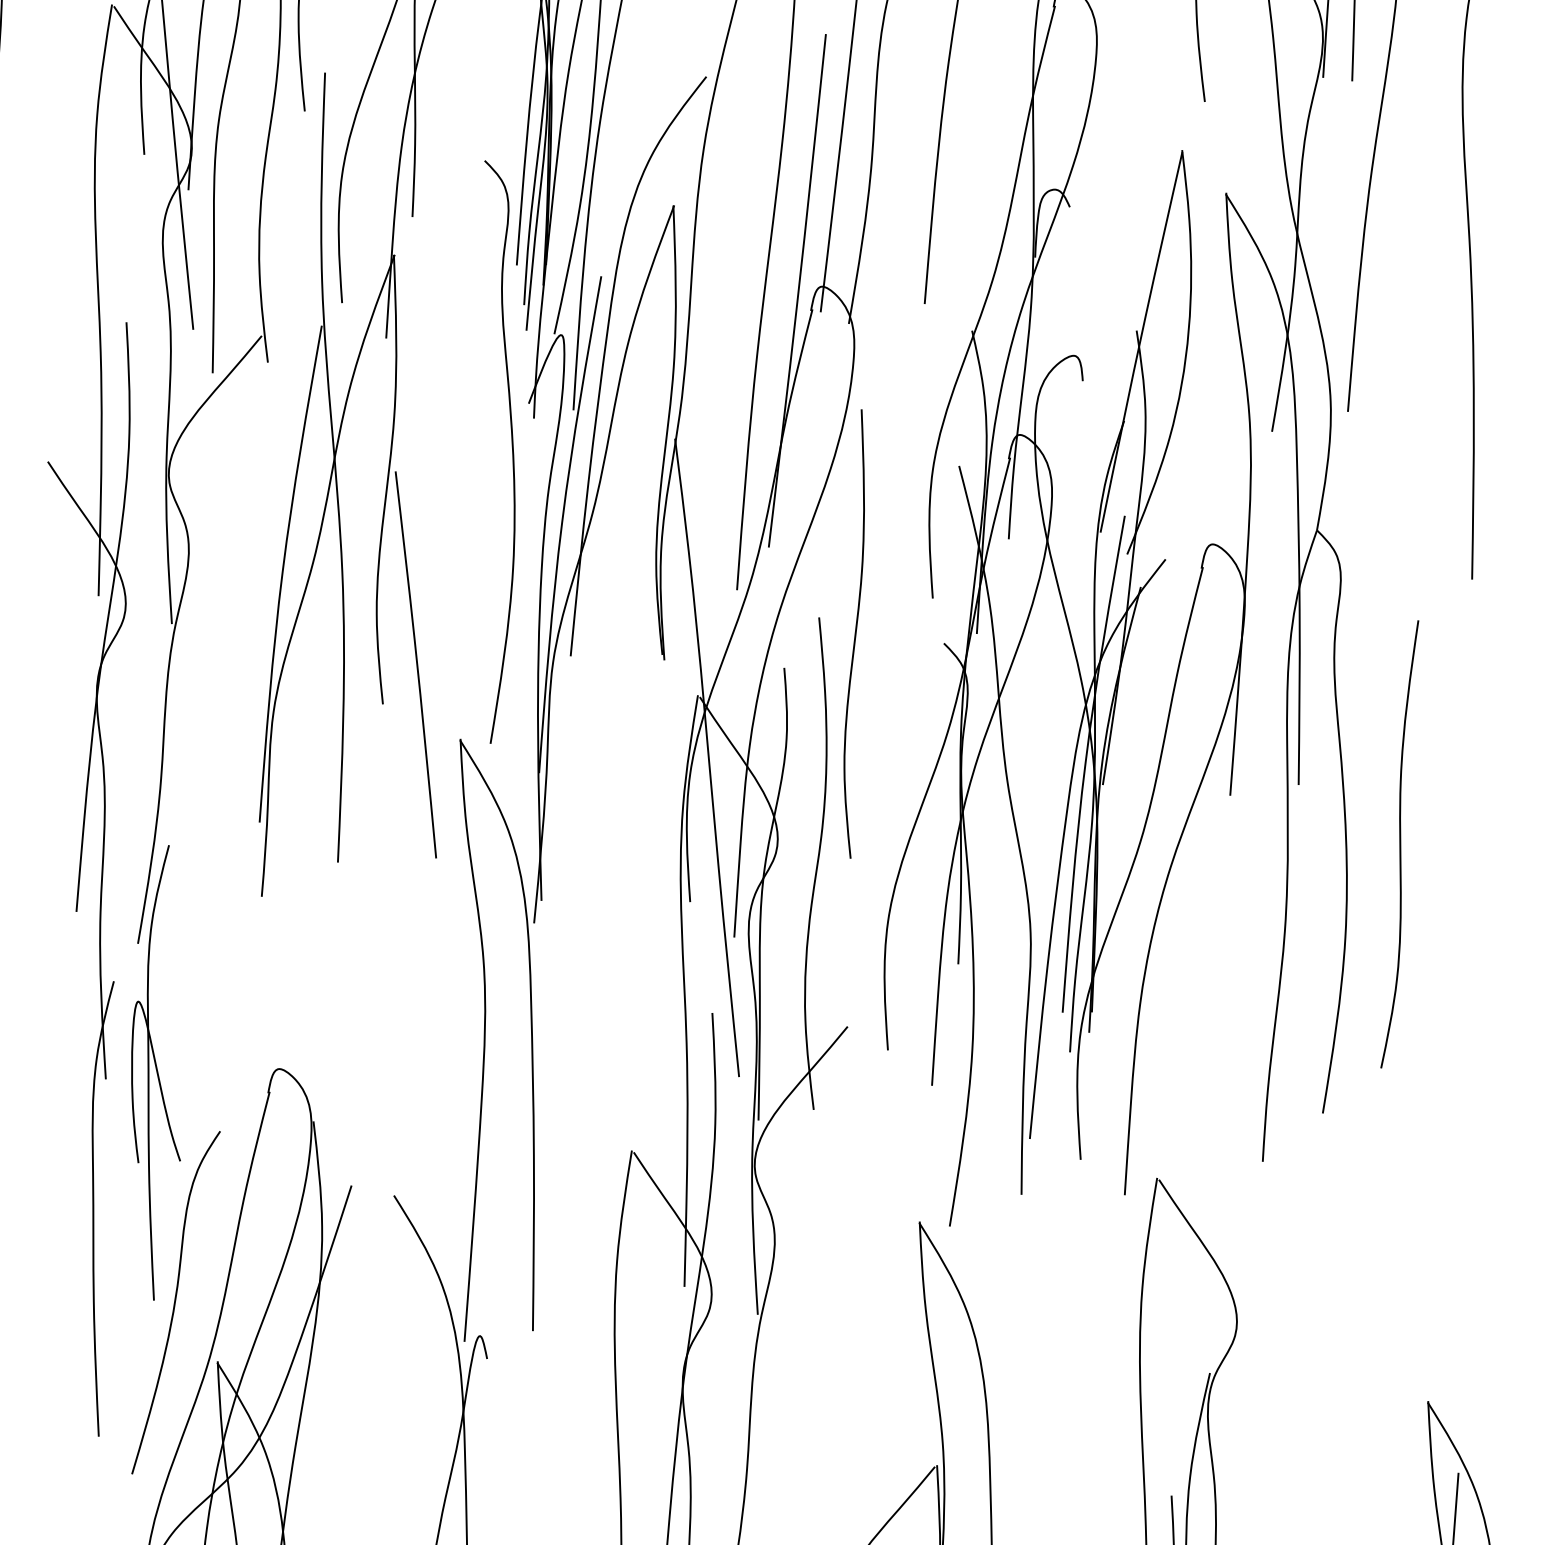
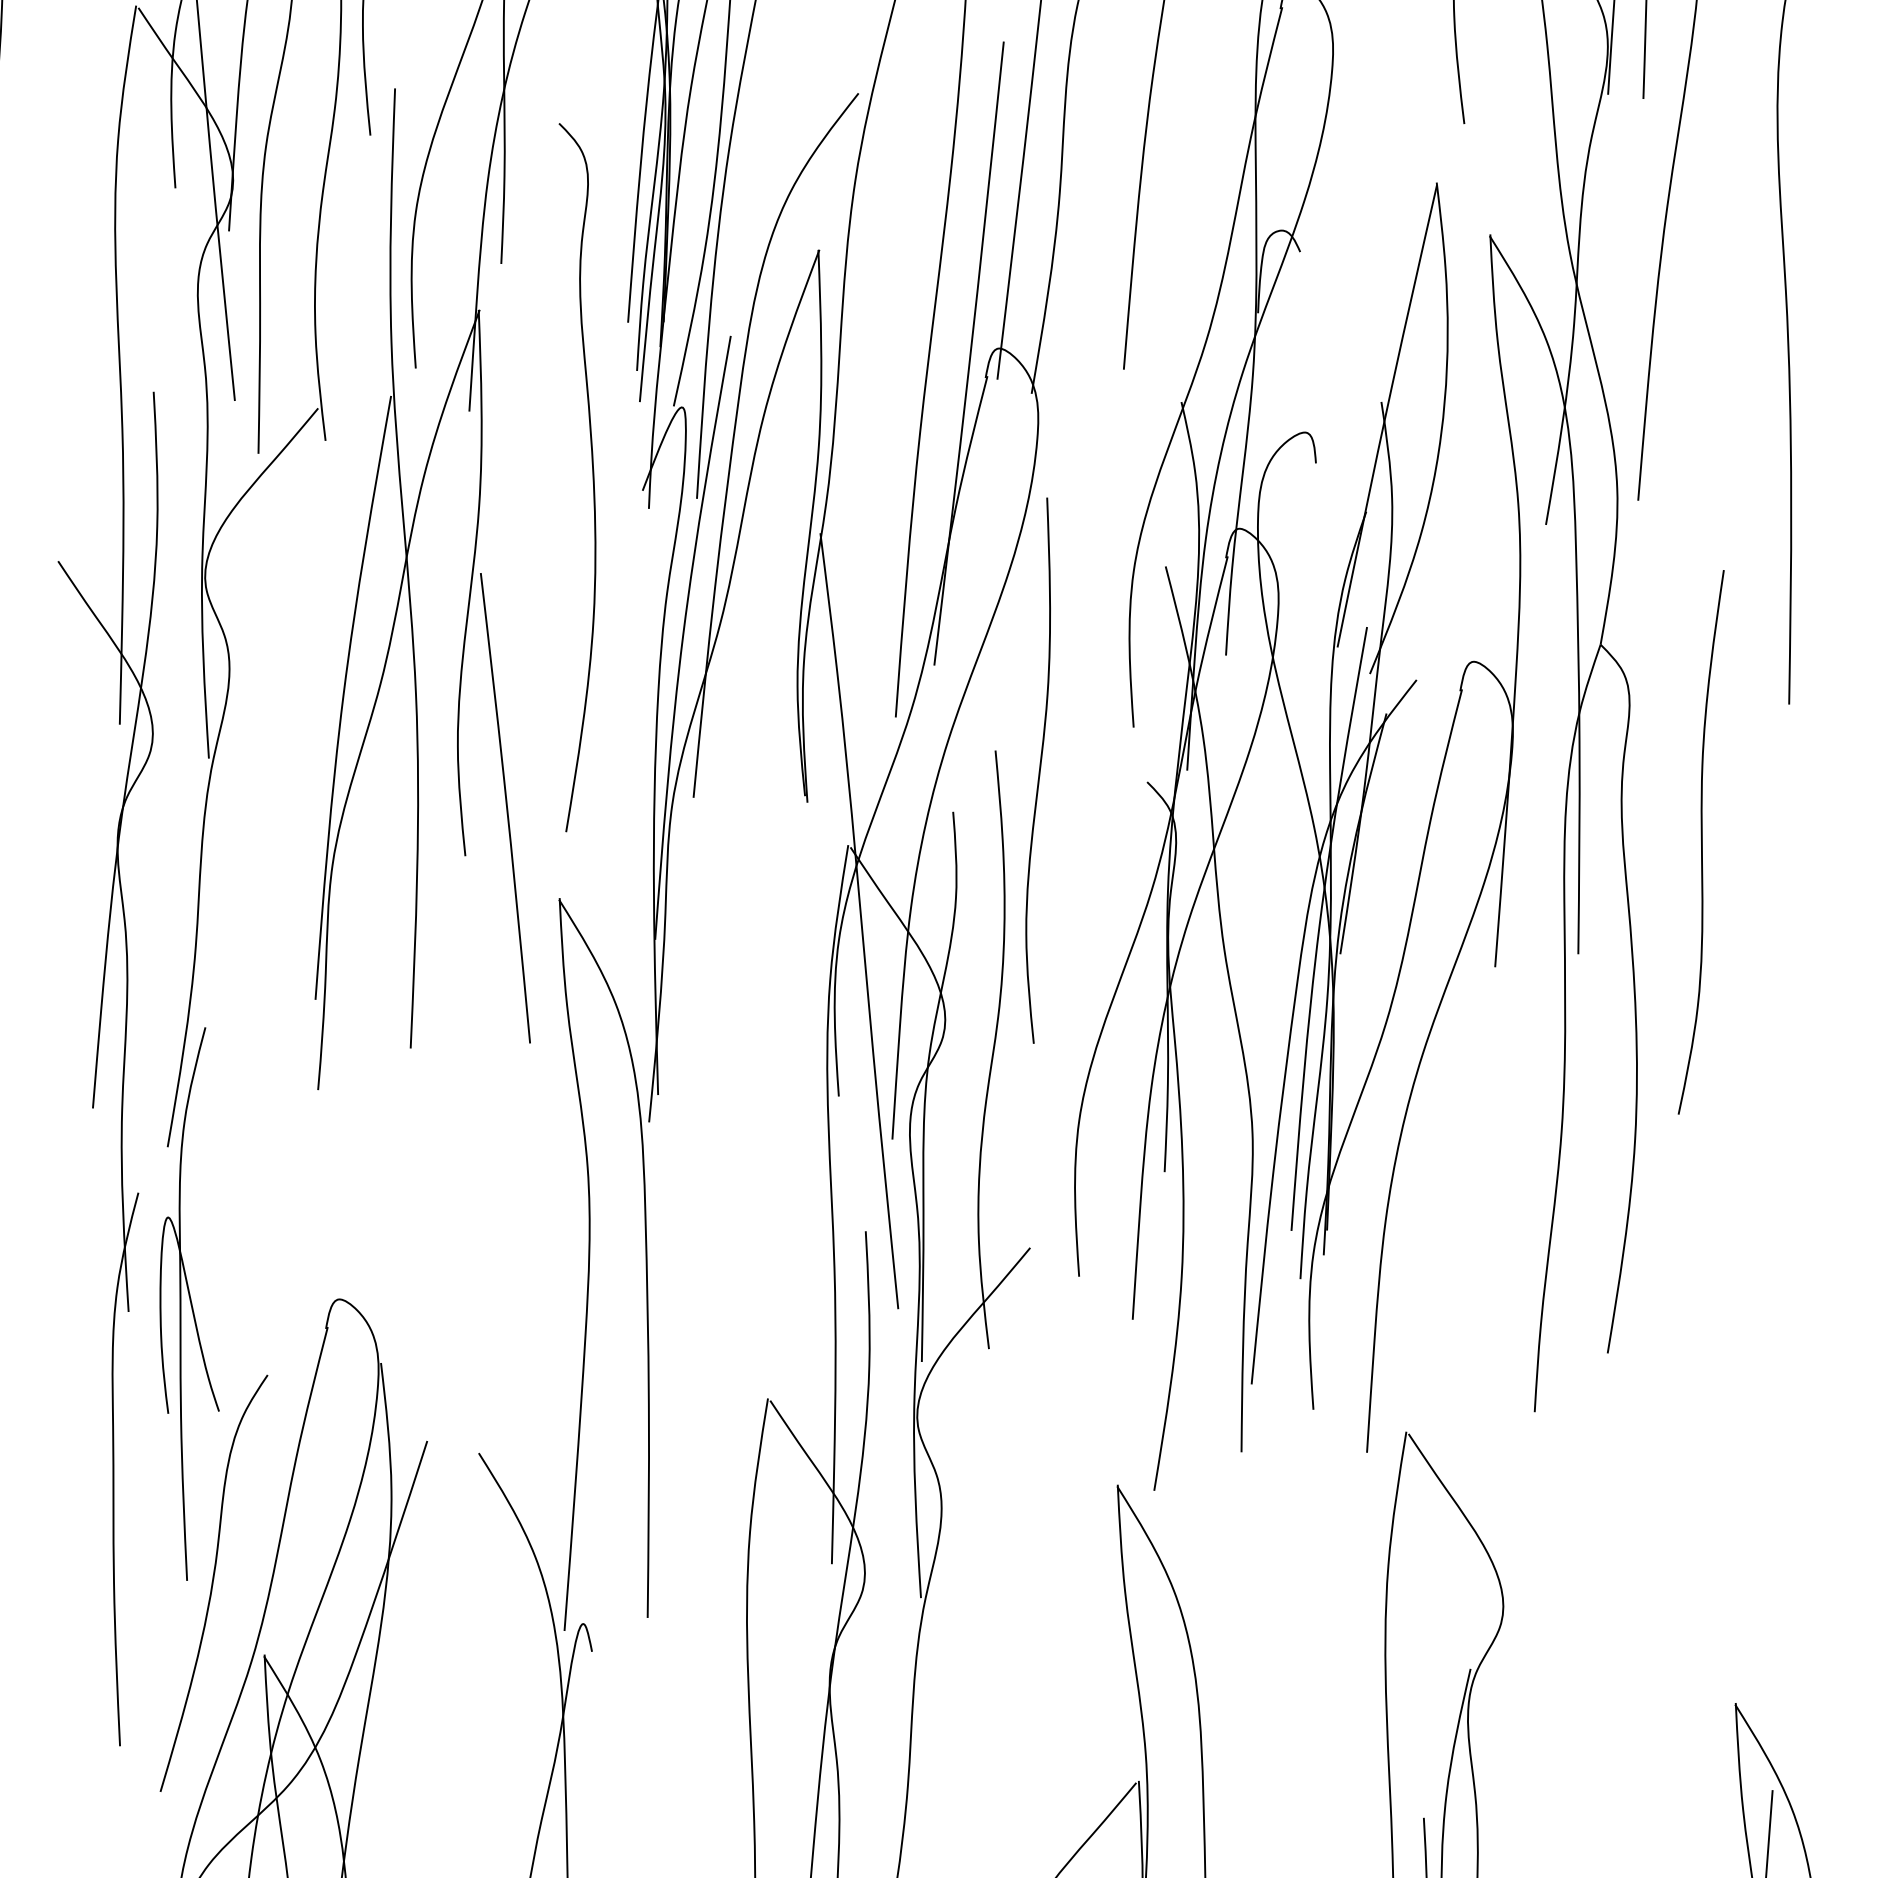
curve: (512, 452) -> (592, 477), moved
curve: (1400, 844) -> (1701, 842), moved

